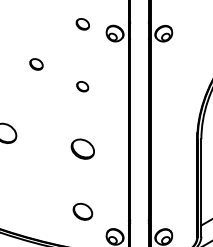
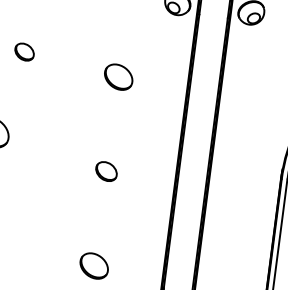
part: (36, 64) -> (24, 52), moved
part: (82, 86) -> (118, 76), size x1.67
part: (82, 149) -> (105, 171), size x0.62

